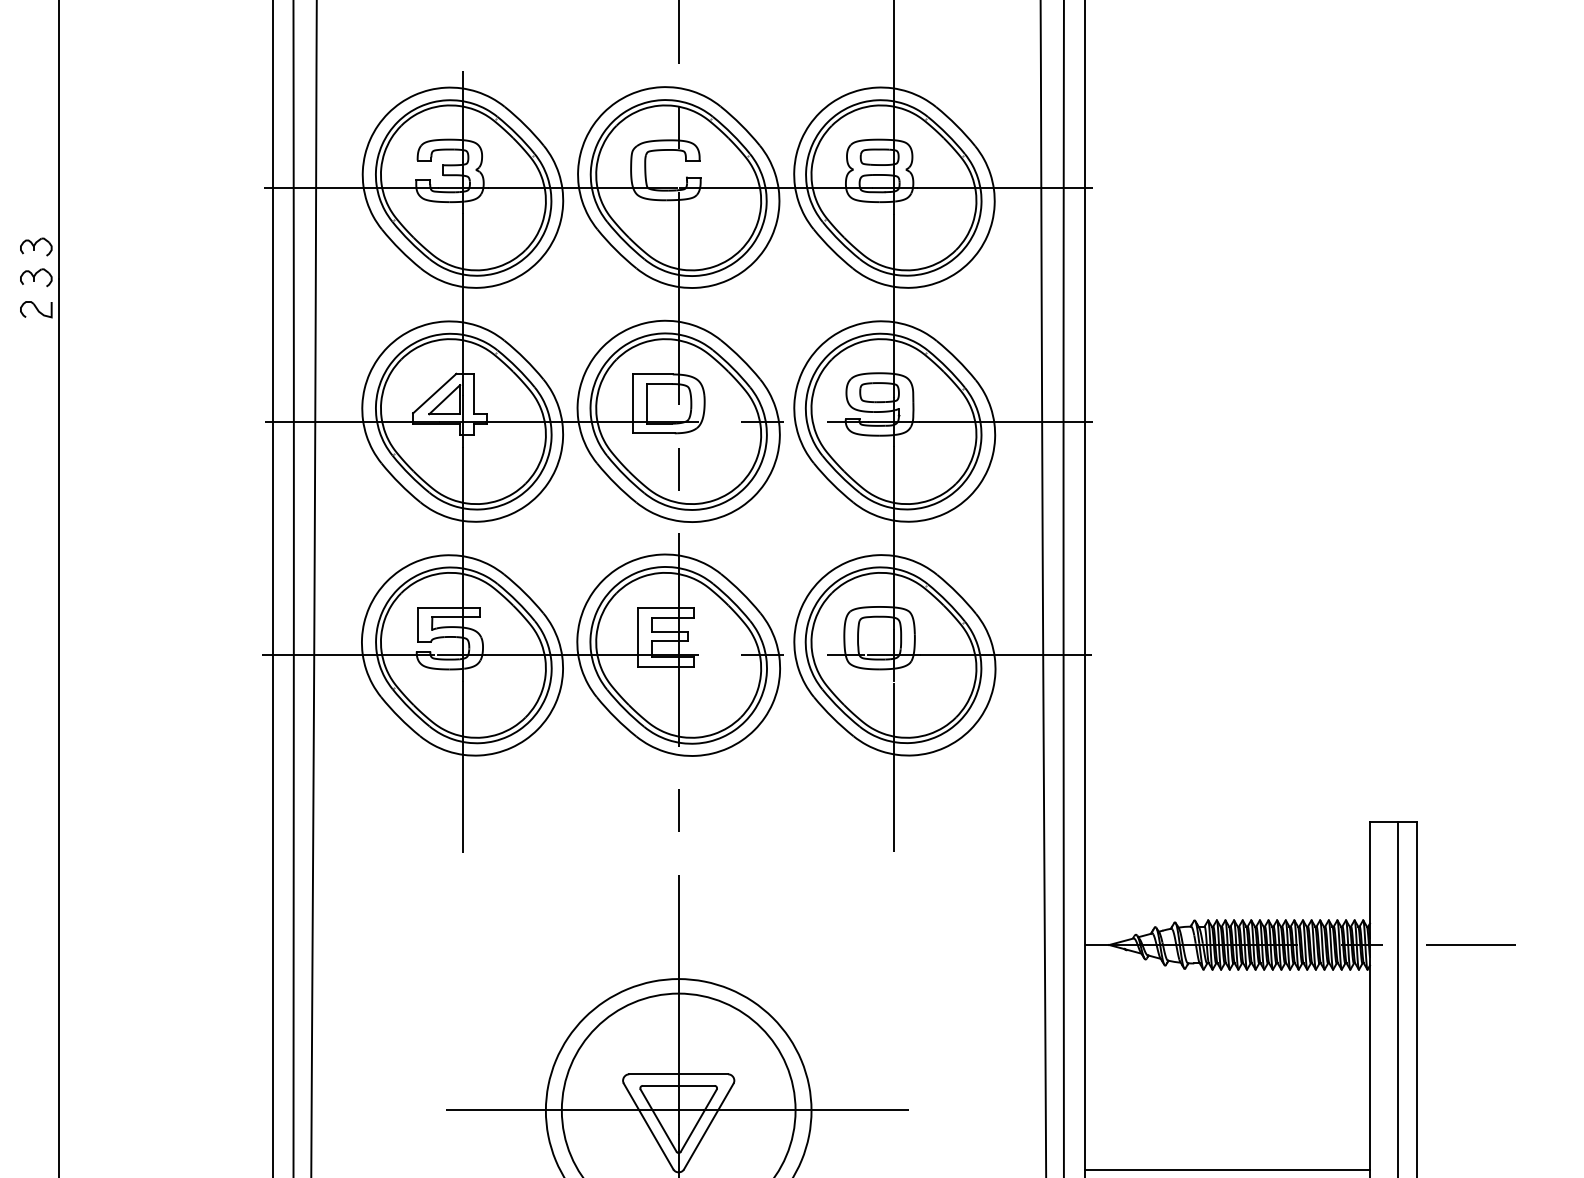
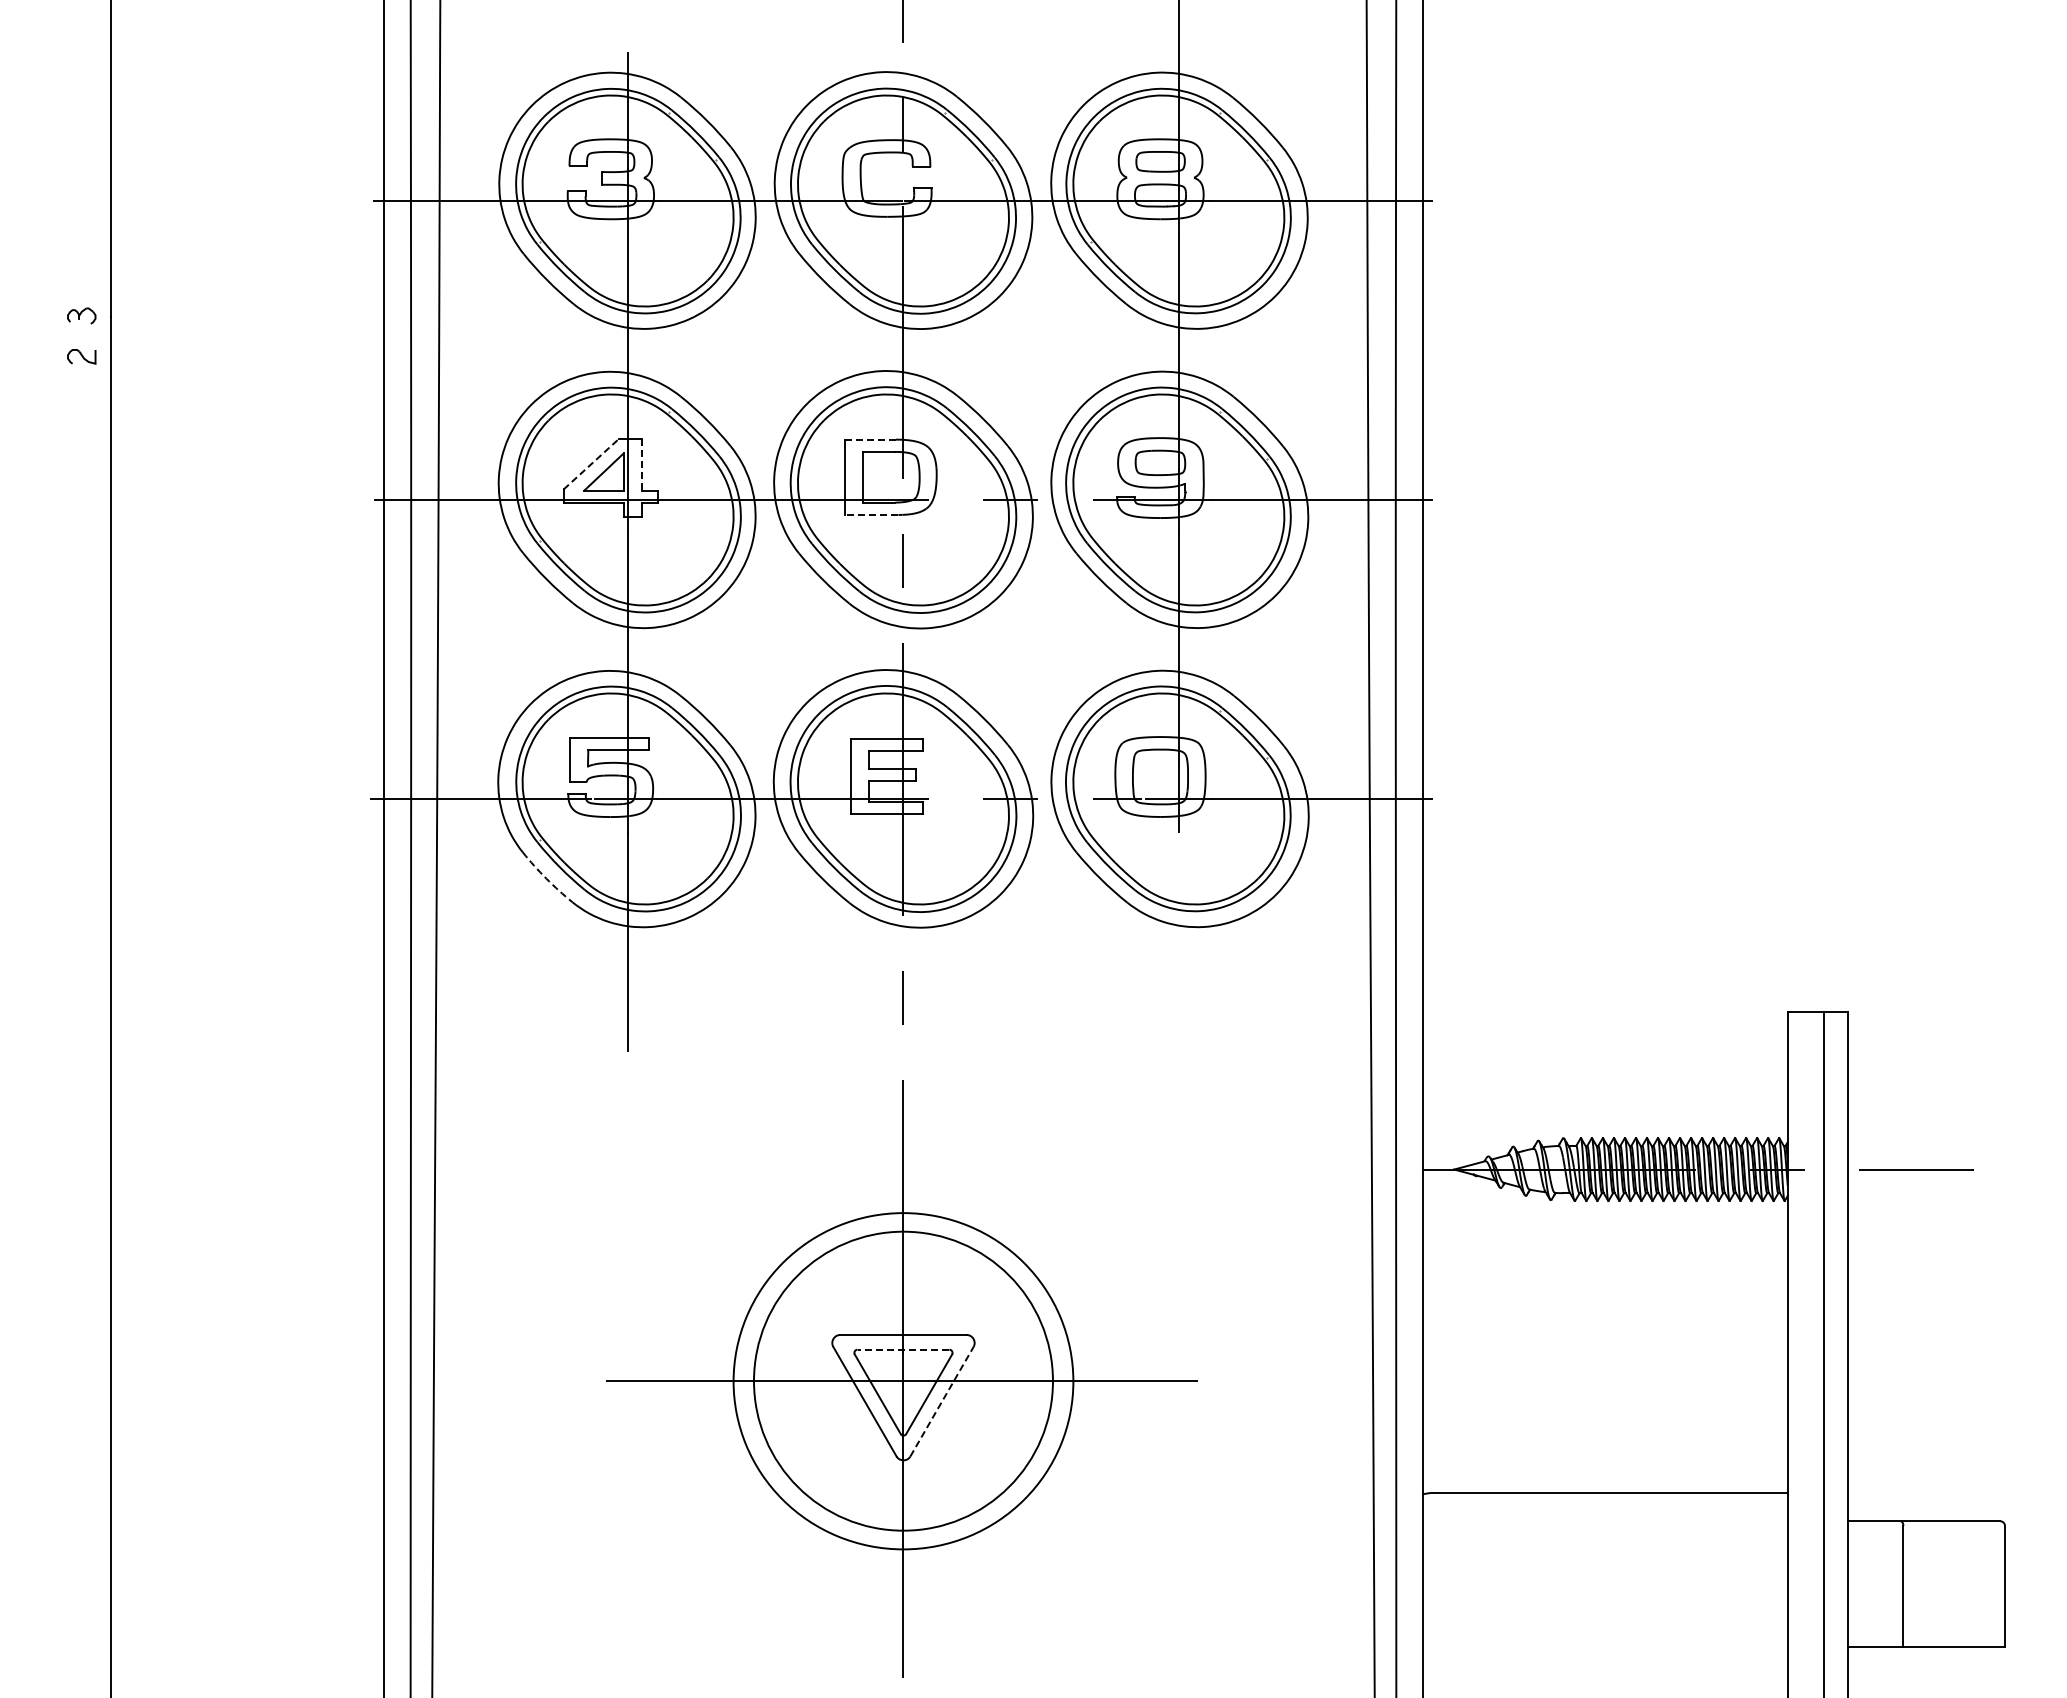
part: (36, 246) -> (81, 276), removed
part: (36, 277) -> (81, 315), size x0.7
part: (36, 309) -> (81, 356), size x0.7
line: (653, 374) -> (871, 439), solid -> dashed
line: (434, 393) -> (591, 464), solid -> dashed
line: (474, 393) -> (642, 464), solid -> dashed
line: (653, 432) -> (871, 514), solid -> dashed
arc: (399, 717) -> (546, 878), solid -> dashed
line: (893, 767) -> (1178, 942), removed
line: (678, 1085) -> (903, 1349), solid -> dashed
line: (709, 1126) -> (942, 1401), solid -> dashed
line: (1226, 1169) -> (1604, 1456), removed

